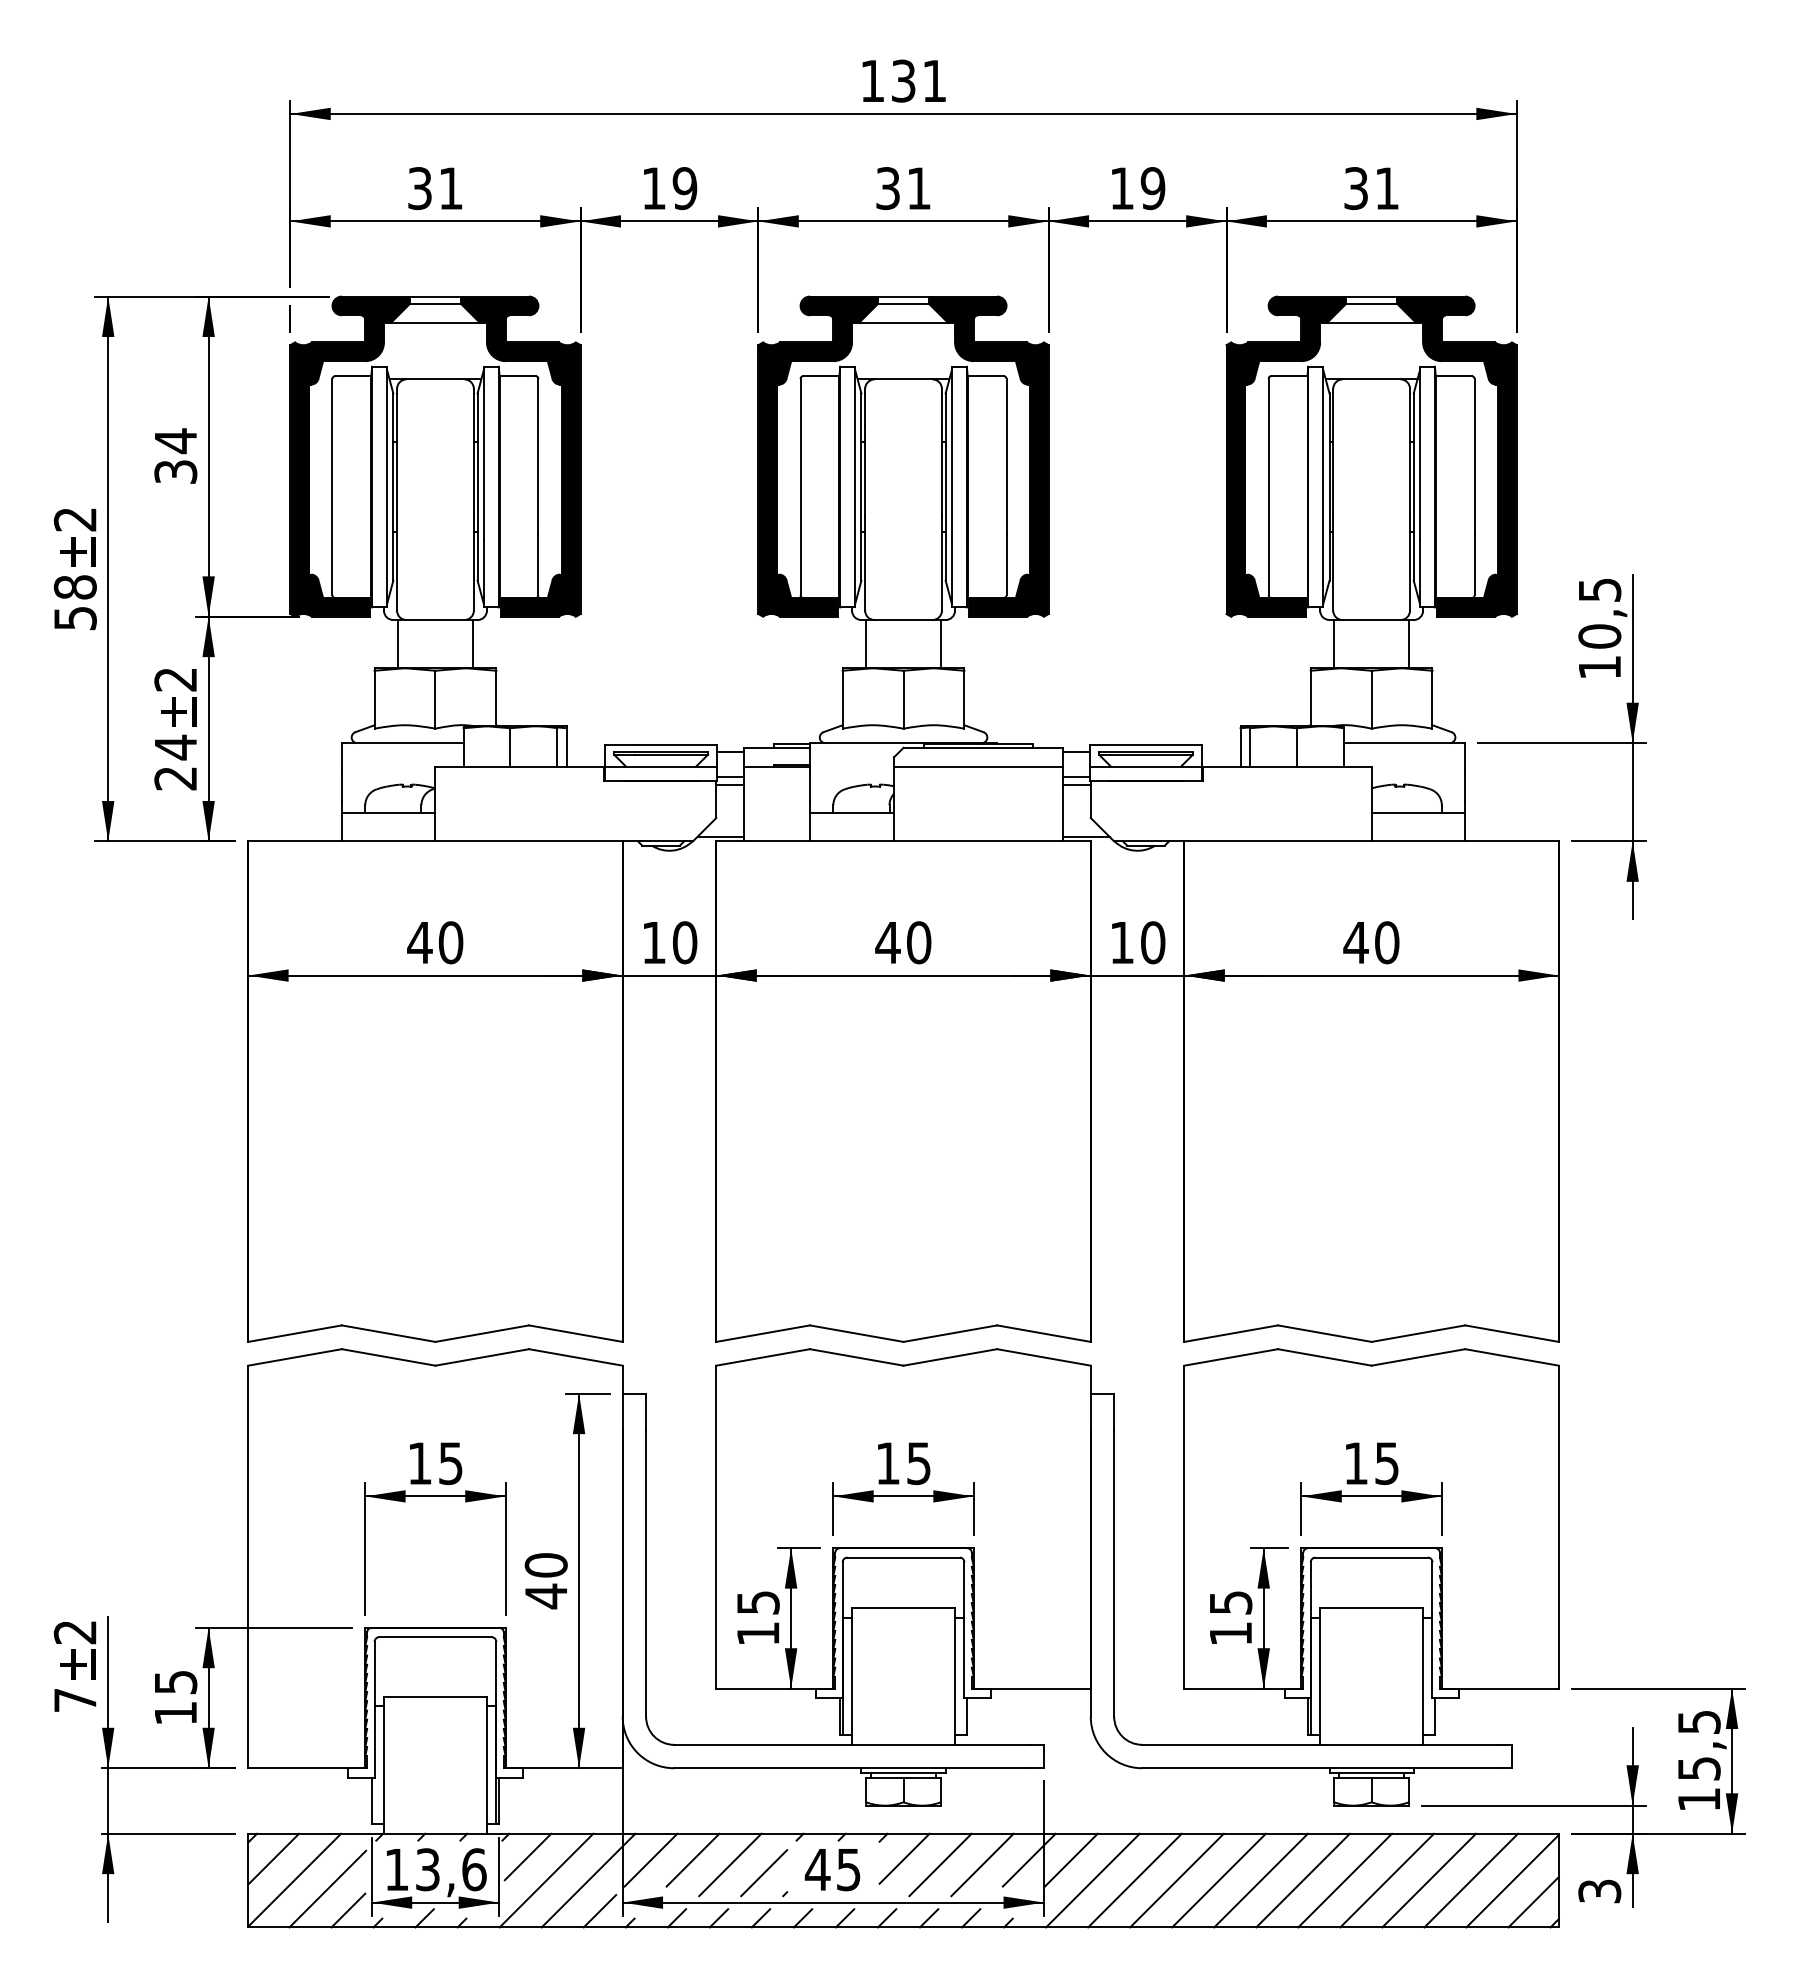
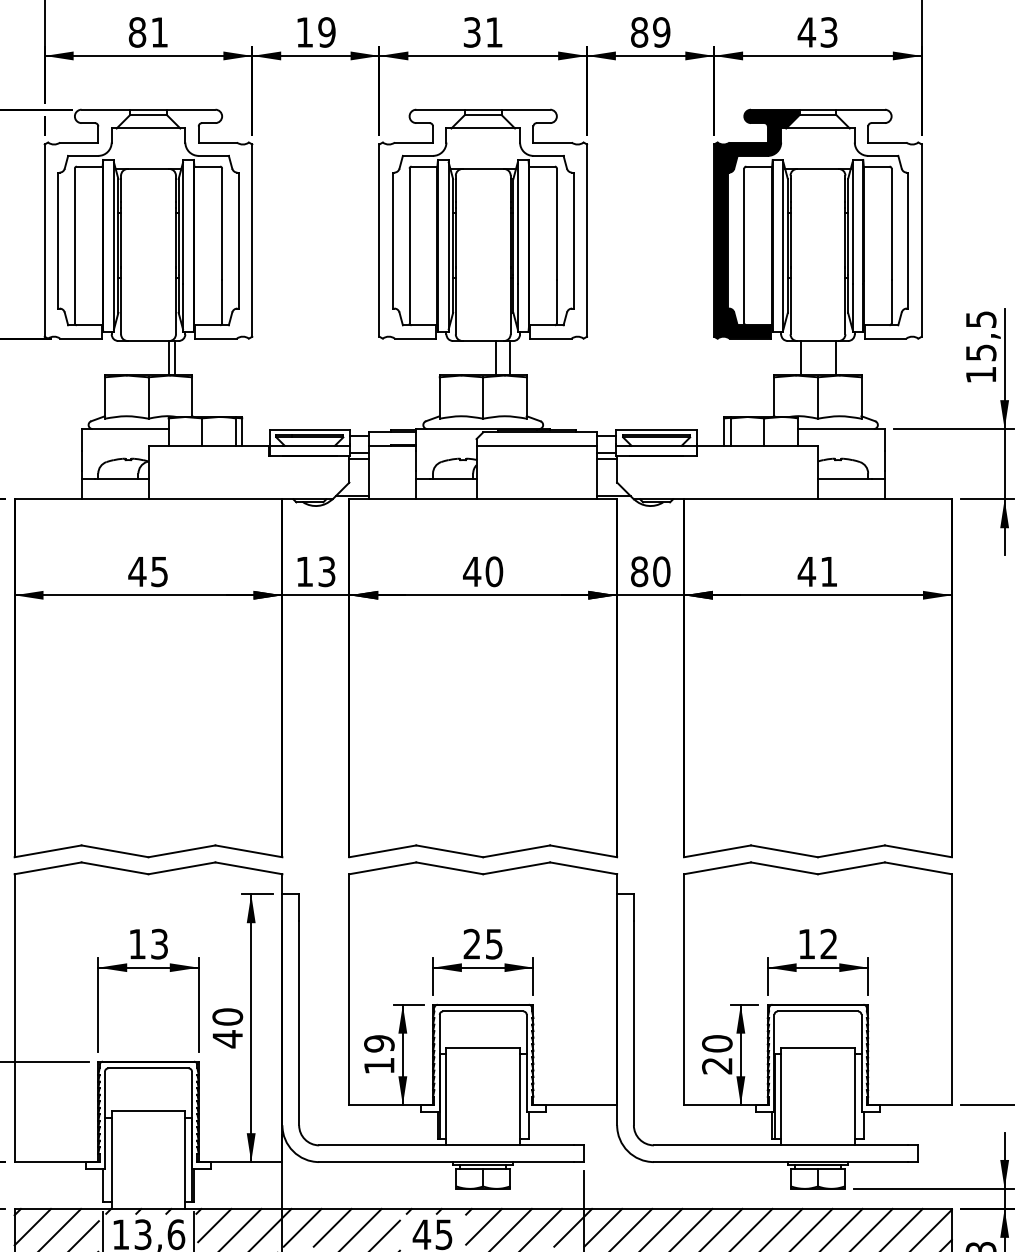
text: (420, 188) -> (137, 32), 31 -> 81
text: (1122, 188) -> (639, 32), 19 -> 89
text: (1370, 188) -> (817, 32), 31 -> 43
fill: (349, 456) -> (87, 224), removed
fill: (520, 456) -> (209, 224), removed
fill: (817, 456) -> (421, 224), removed
fill: (988, 456) -> (543, 224), removed
fill: (1456, 456) -> (878, 224), removed
text: (1599, 636) -> (980, 352), 10,5 -> 15,5
line: (398, 644) -> (169, 358), moved
line: (866, 644) -> (496, 358), moved
line: (1334, 644) -> (836, 358), moved
line: (1409, 644) -> (801, 358), moved
text: (450, 942) -> (159, 571), 40 -> 45
text: (684, 942) -> (326, 571), 10 -> 13
text: (1122, 942) -> (639, 571), 10 -> 80
text: (1387, 942) -> (829, 571), 40 -> 41
text: (450, 1463) -> (159, 944), 15 -> 13
text: (887, 1463) -> (471, 944), 15 -> 25
text: (1386, 1463) -> (828, 944), 15 -> 12
text: (757, 1602) -> (378, 1043), 15 -> 19
text: (1230, 1617) -> (717, 1054), 15 -> 20

